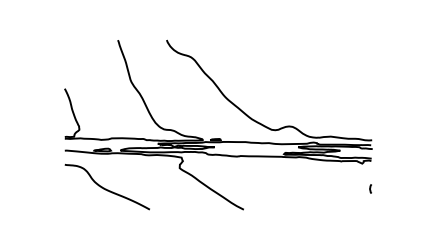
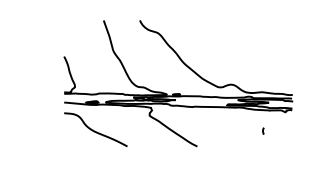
curve: (370, 188) -> (263, 130), moved

